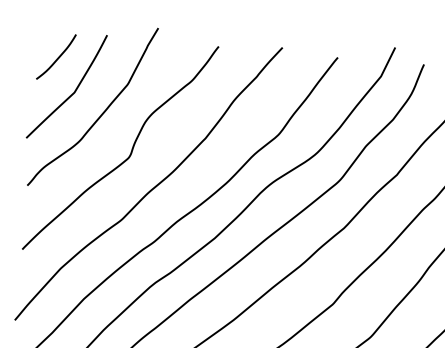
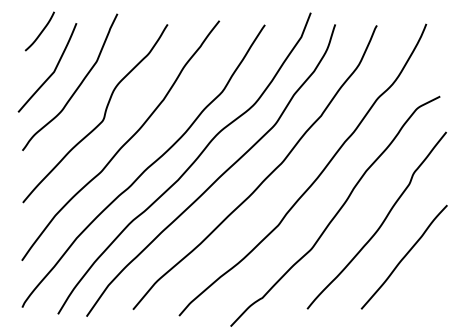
curve: (57, 58) -> (40, 32), moved

